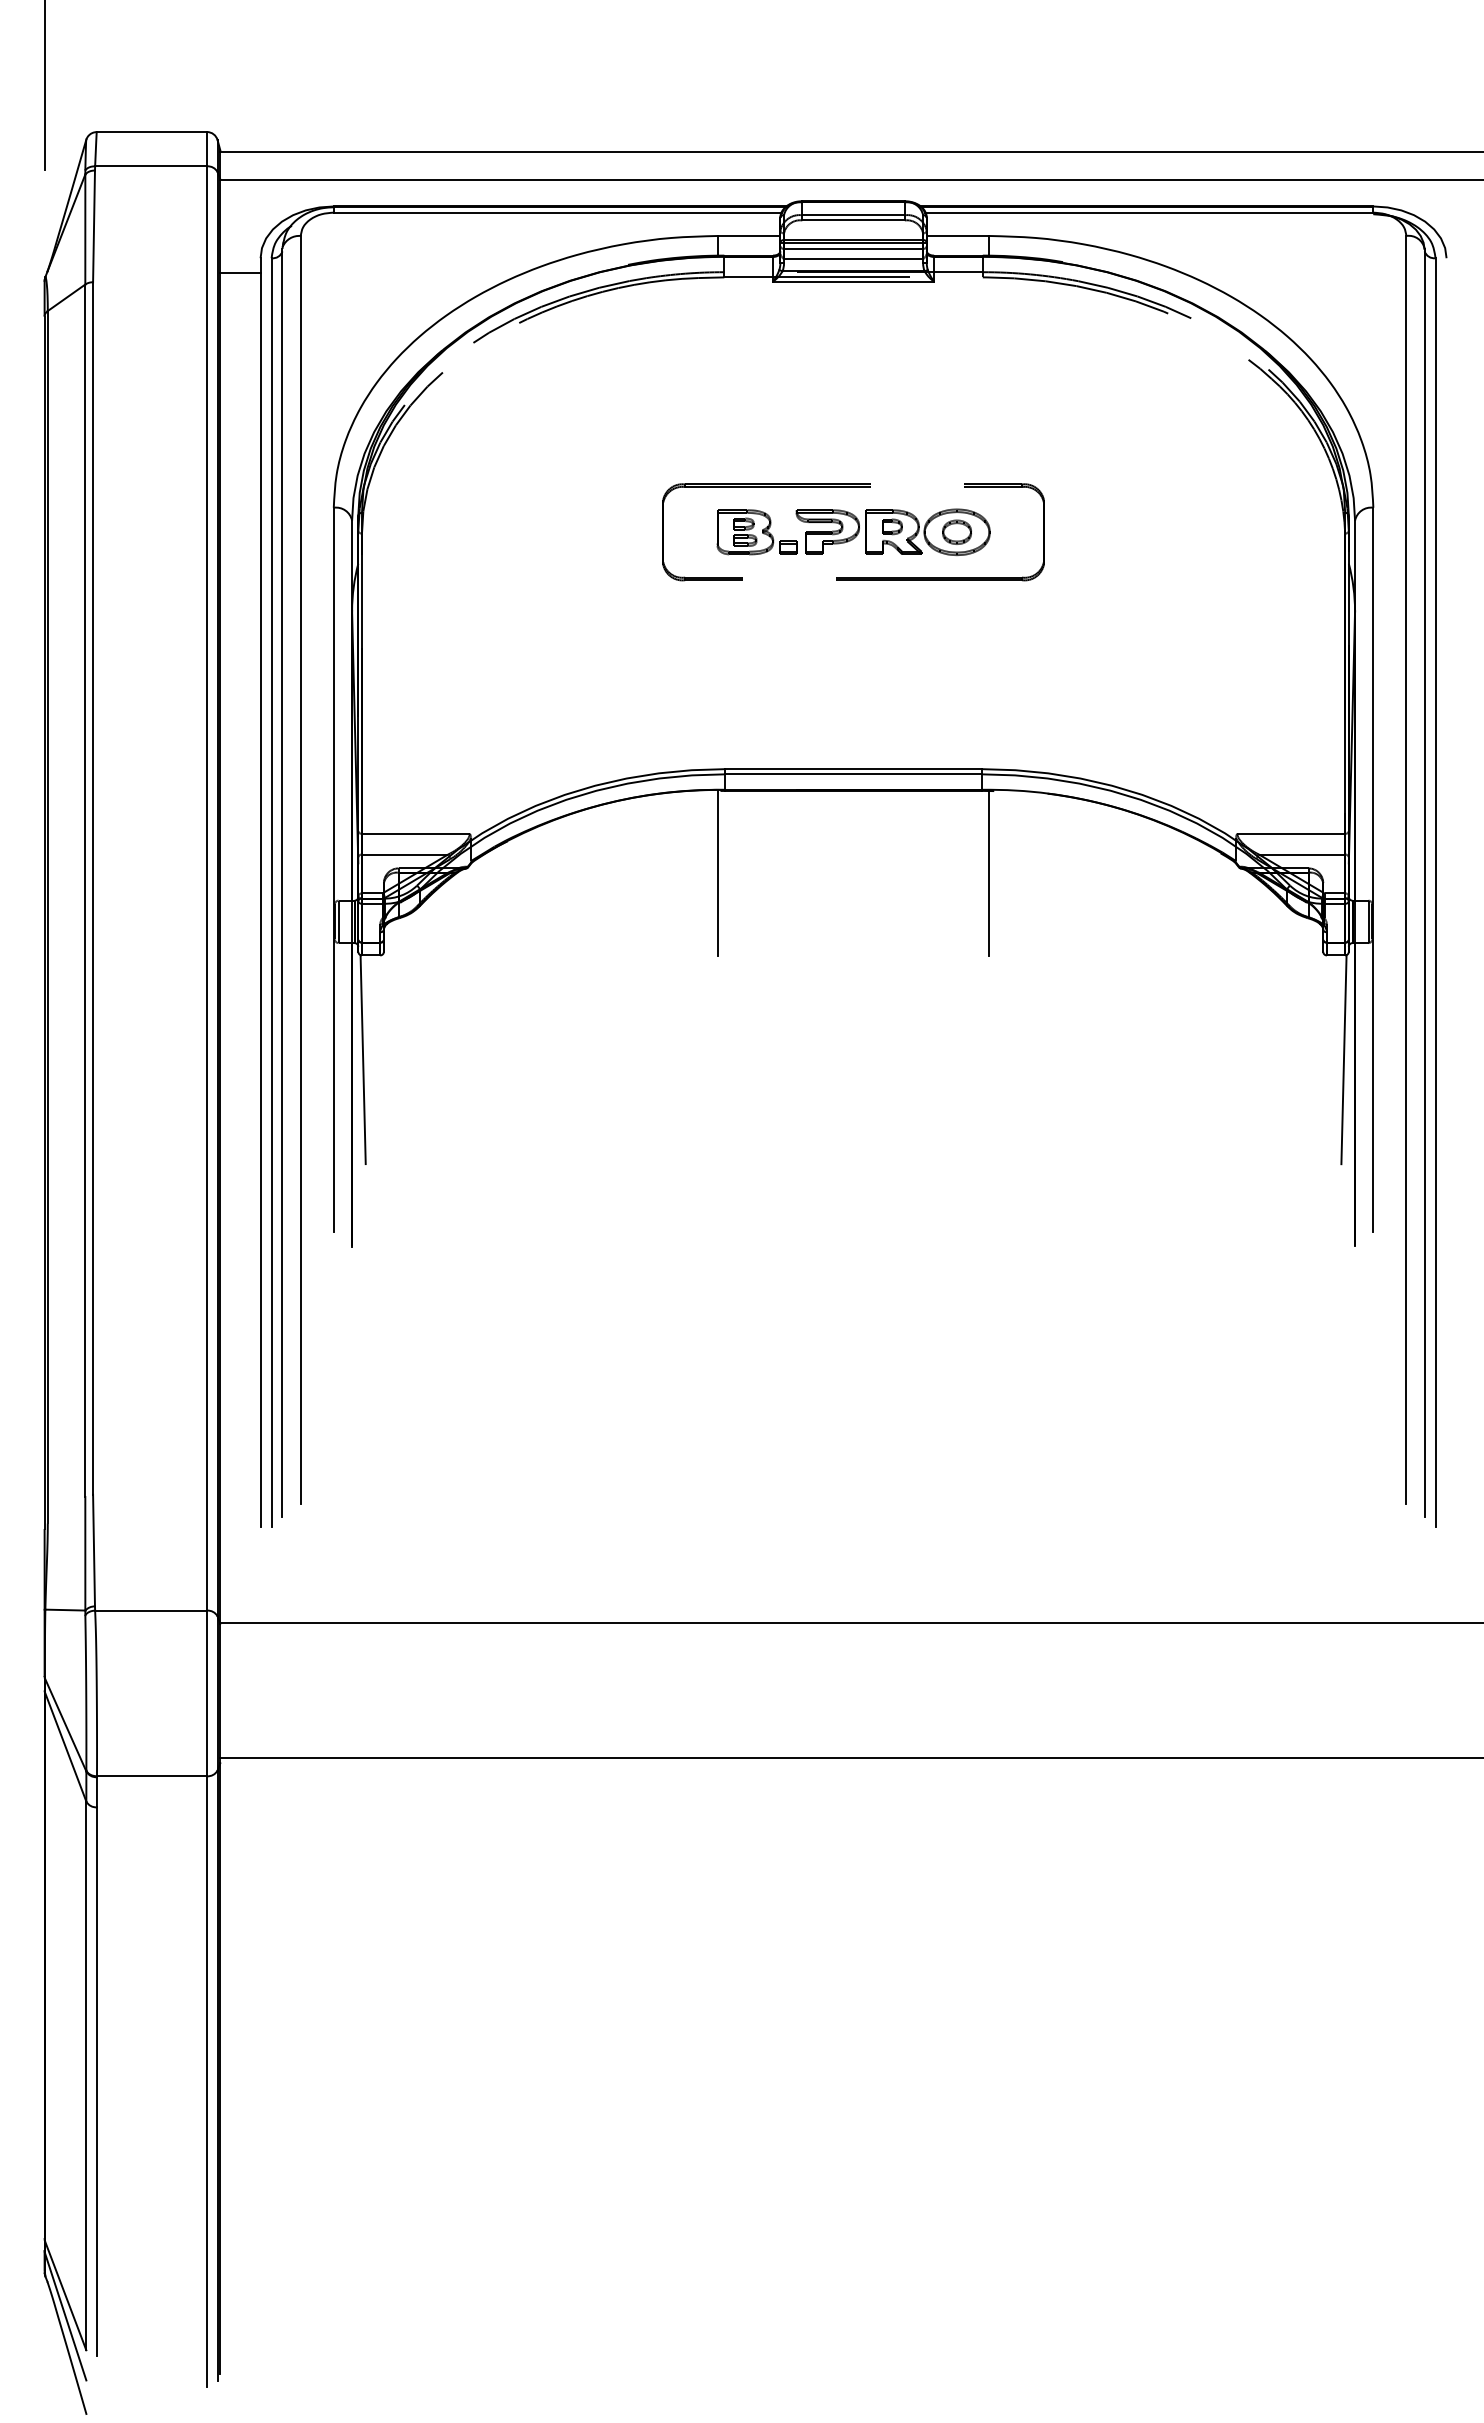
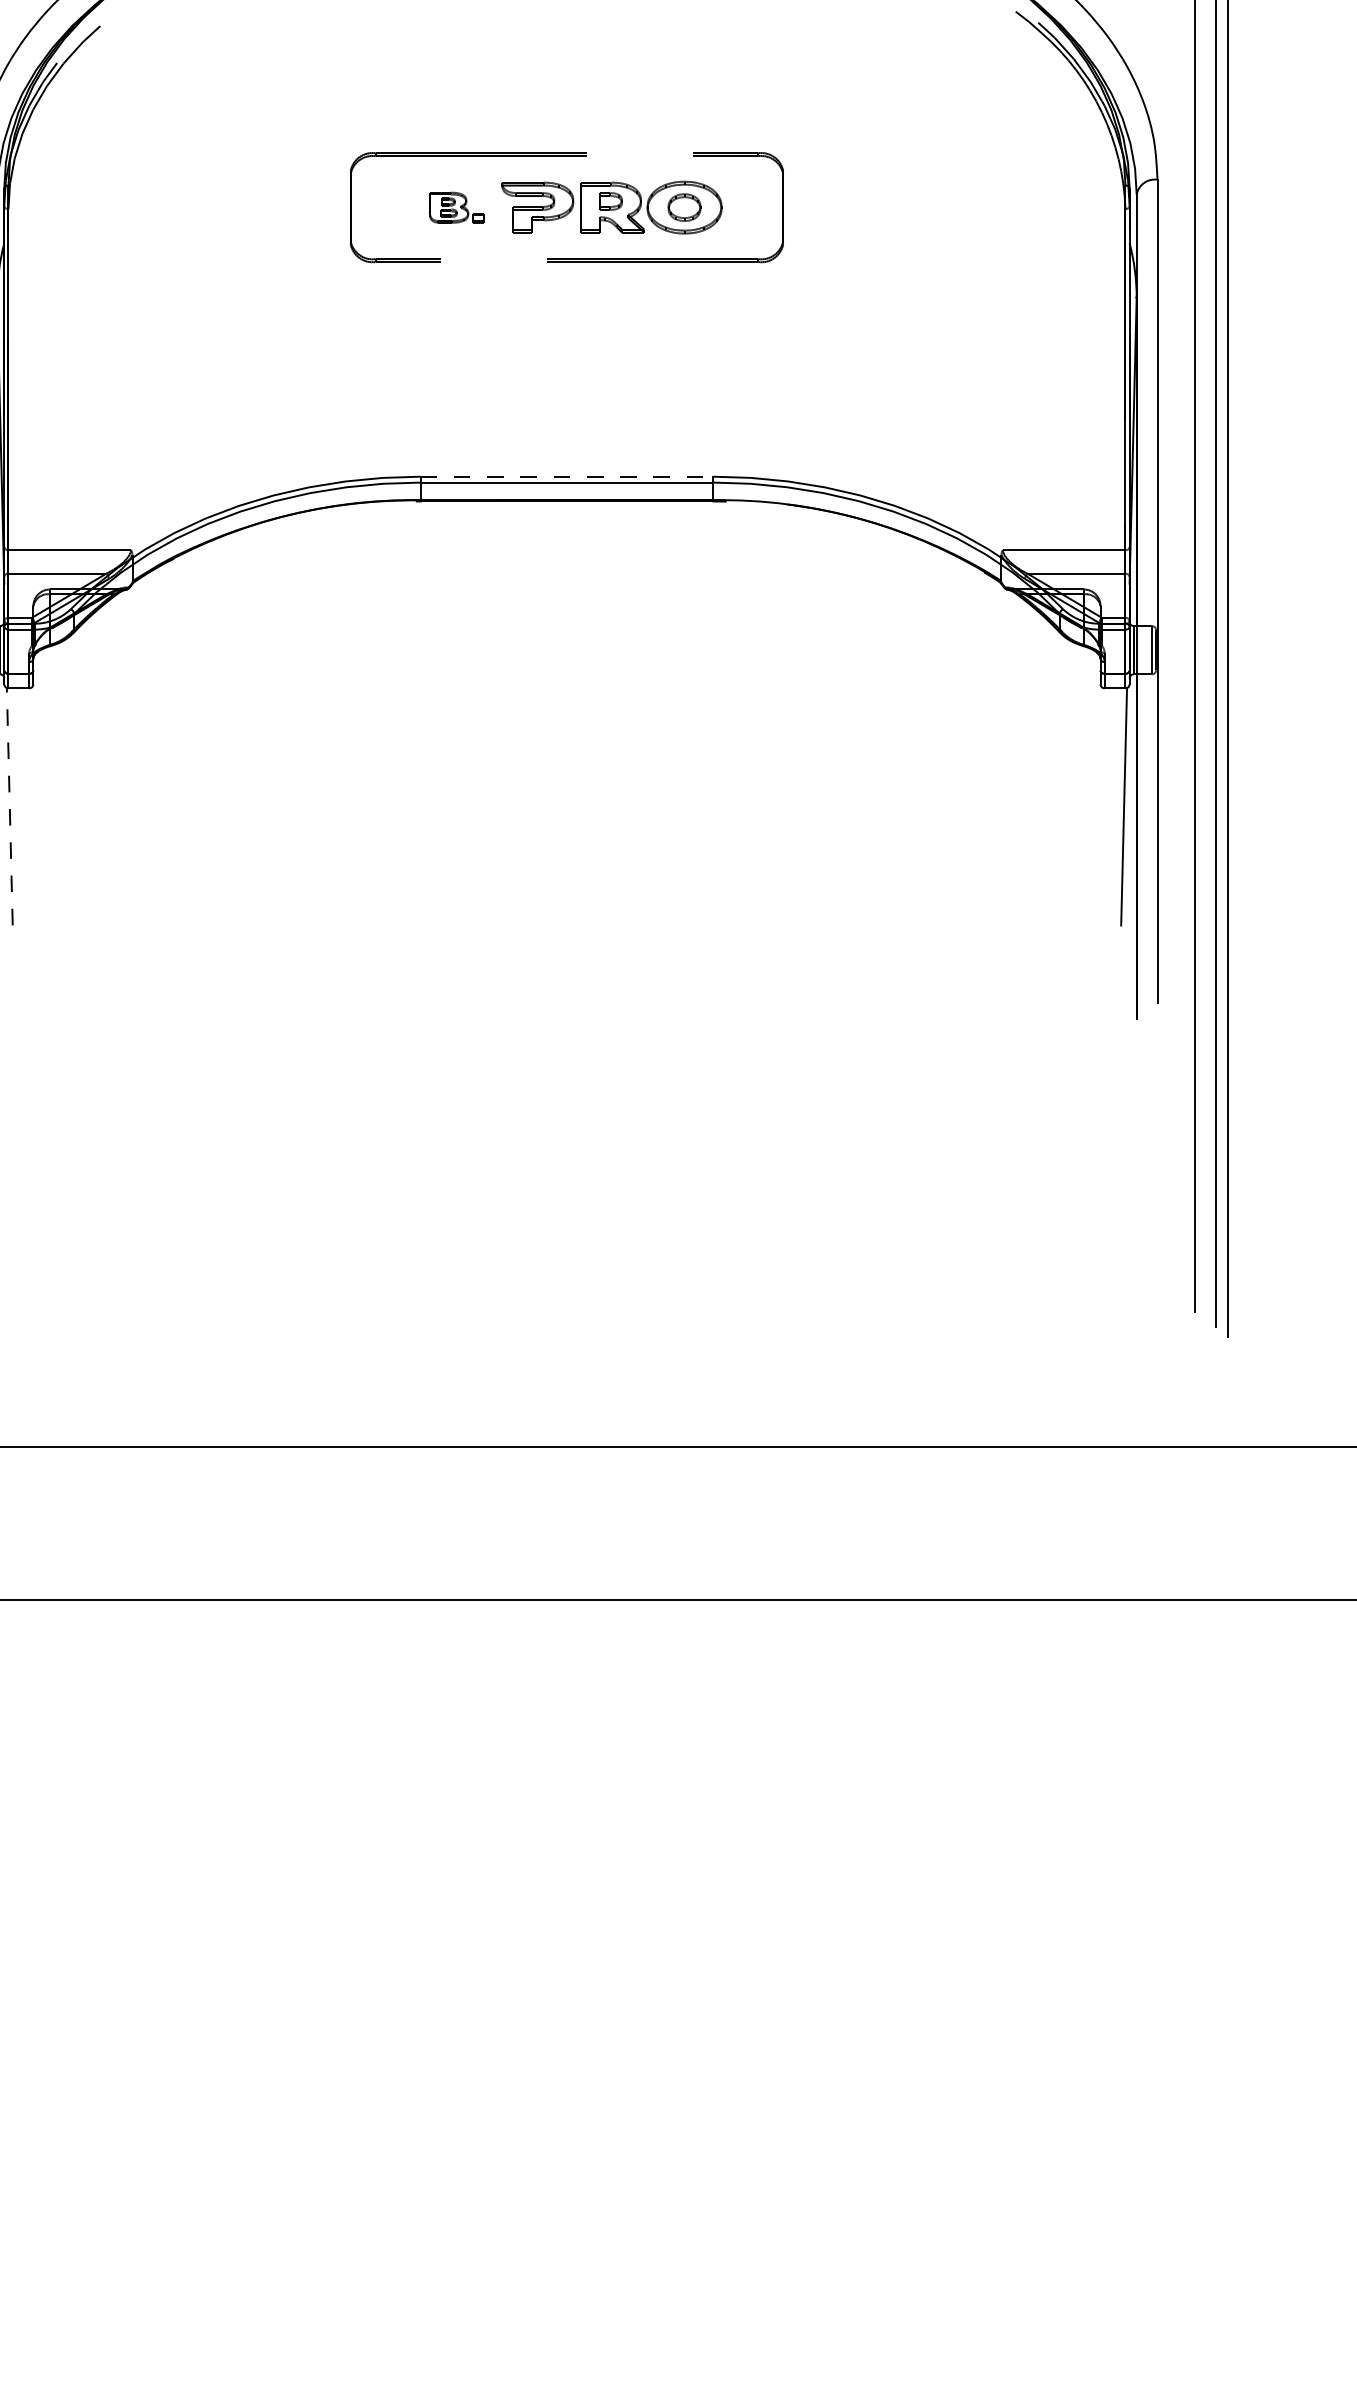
part: (756, 532) -> (456, 207), size x0.6
line: (853, 769) -> (566, 477), solid -> dashed
line: (718, 872) -> (413, 594), removed
line: (989, 873) -> (721, 595), removed
line: (363, 1059) -> (10, 806), solid -> dashed

